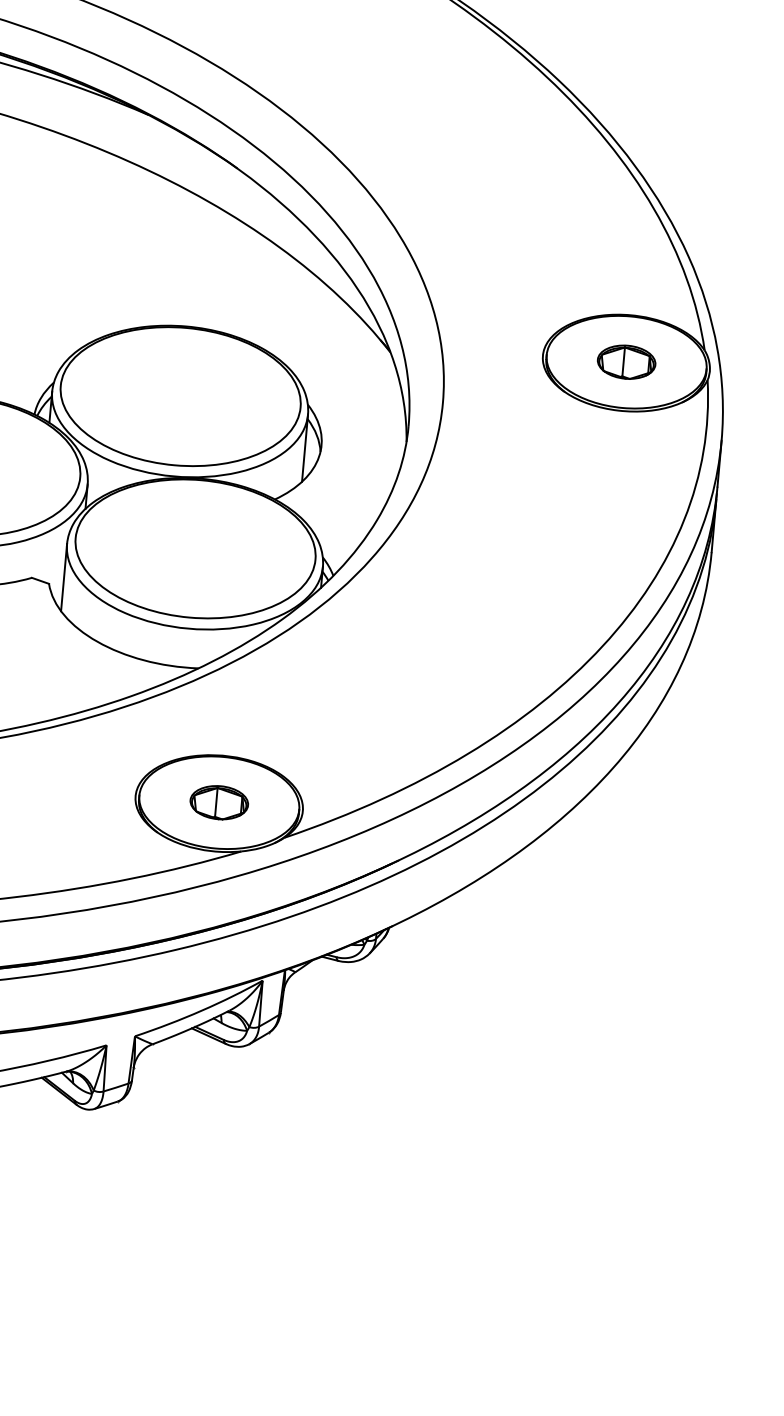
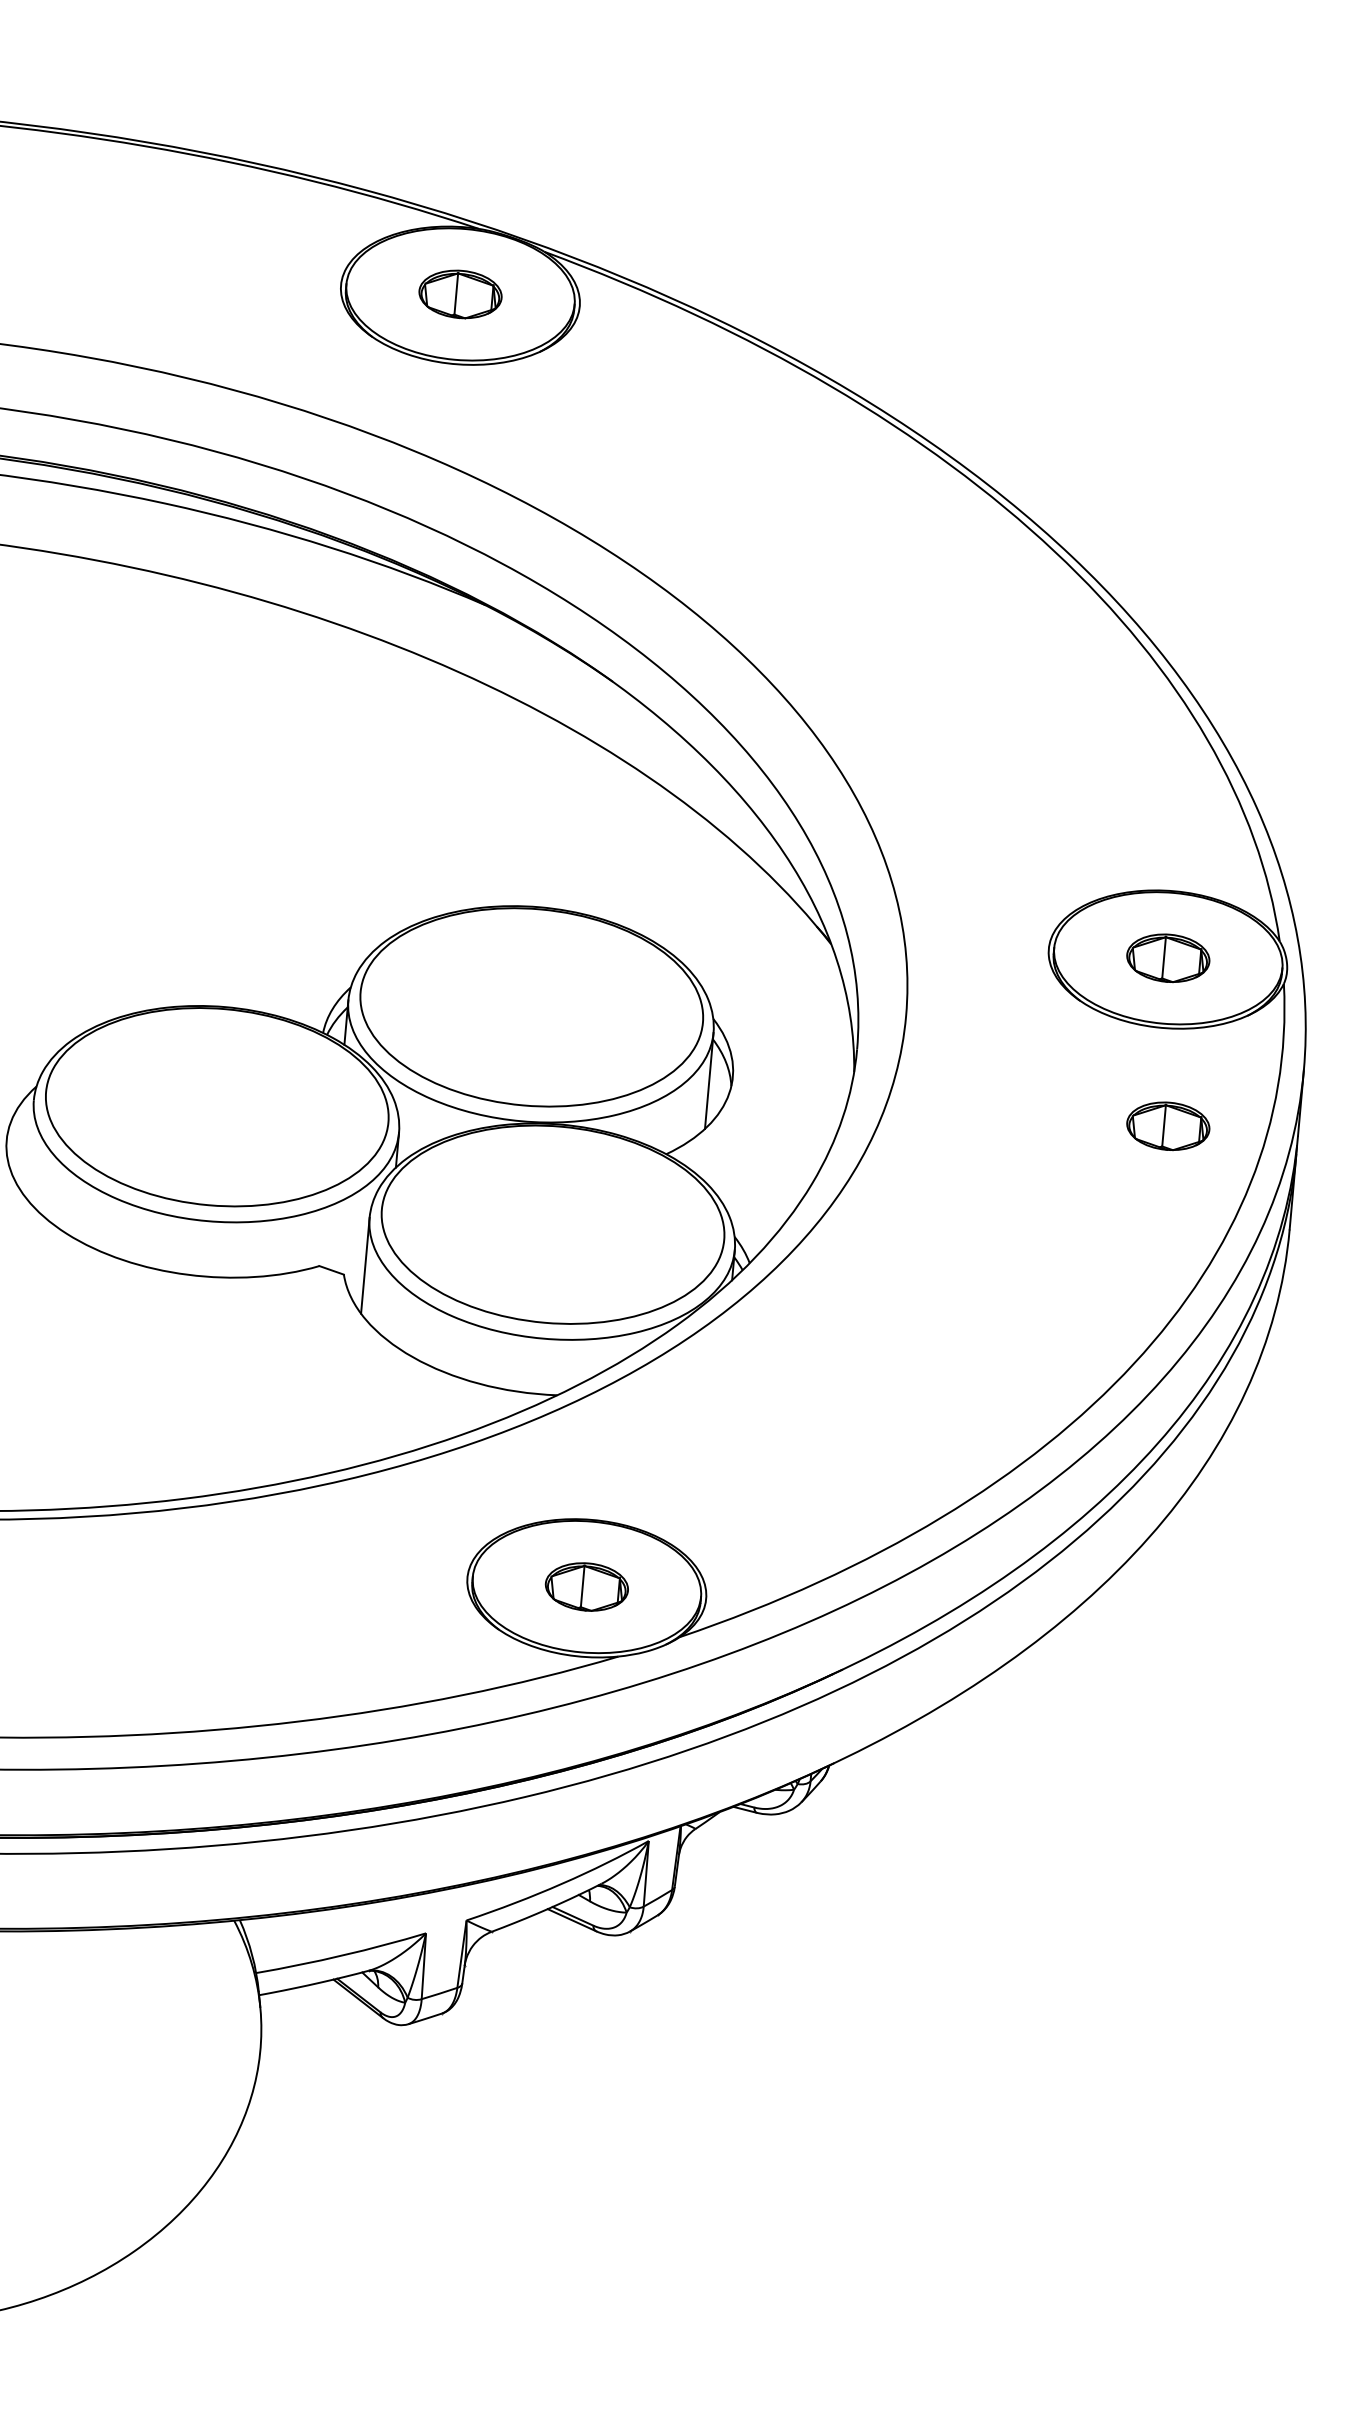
part: (626, 480) -> (1168, 1126), added

